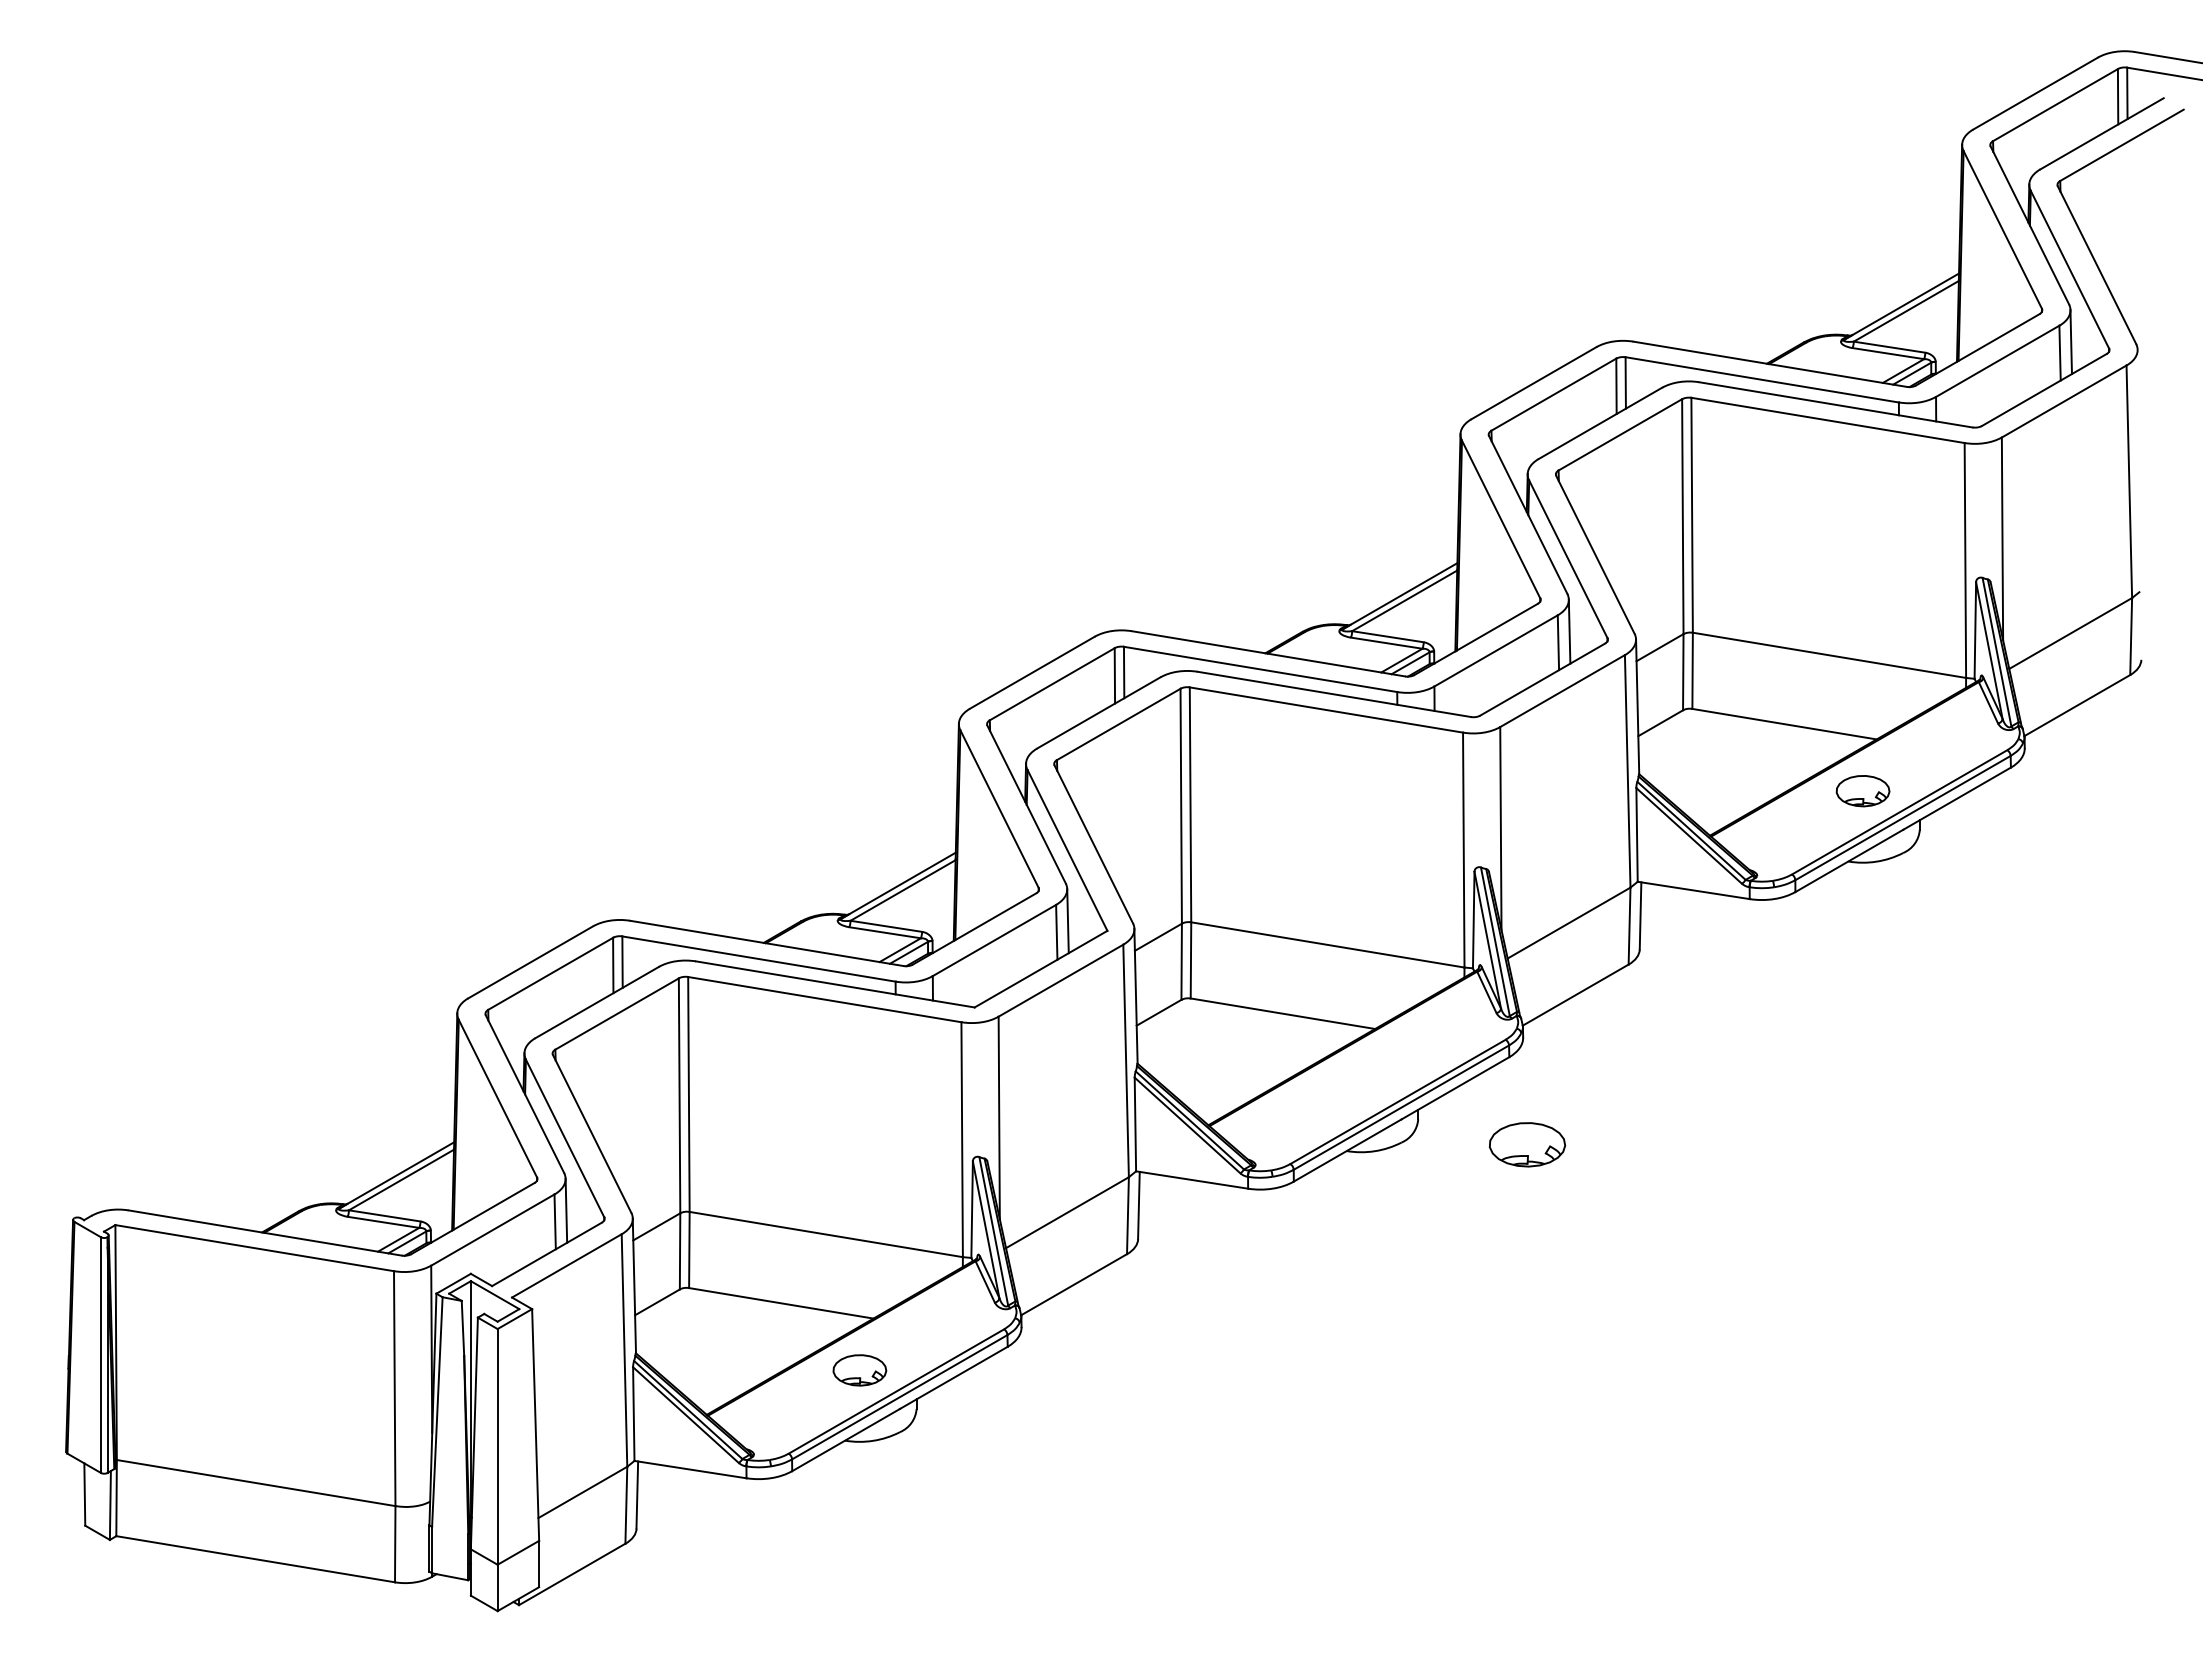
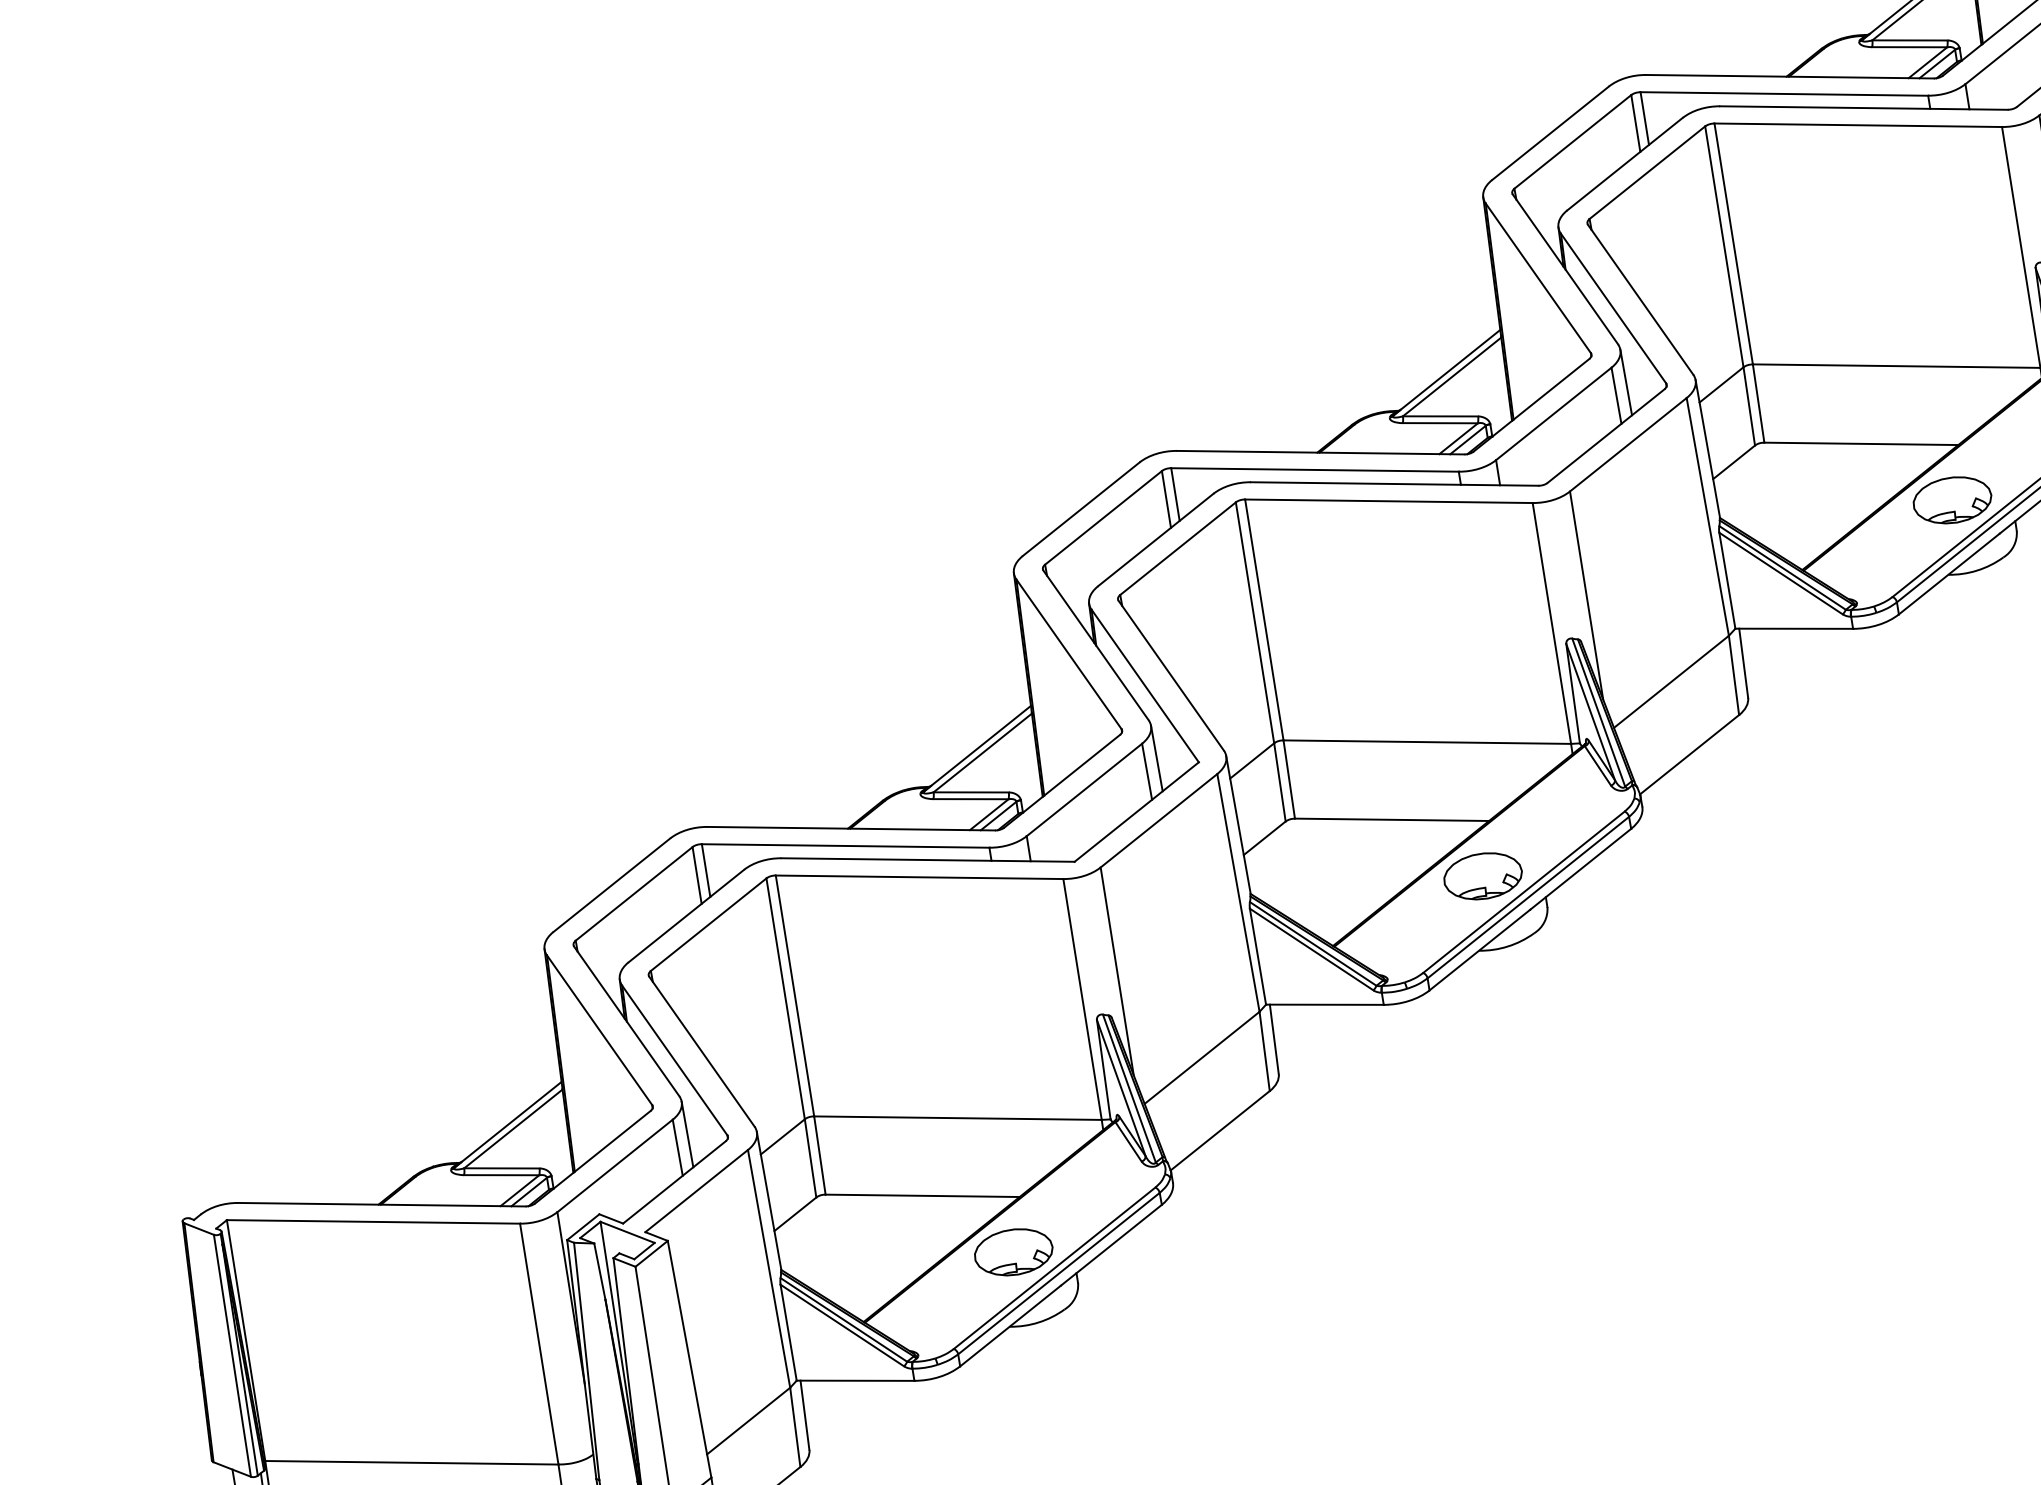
part: (1862, 790) -> (1951, 499), size x1.43
part: (1527, 1144) -> (1483, 876), moved
part: (859, 1370) -> (1013, 1252), size x1.43

